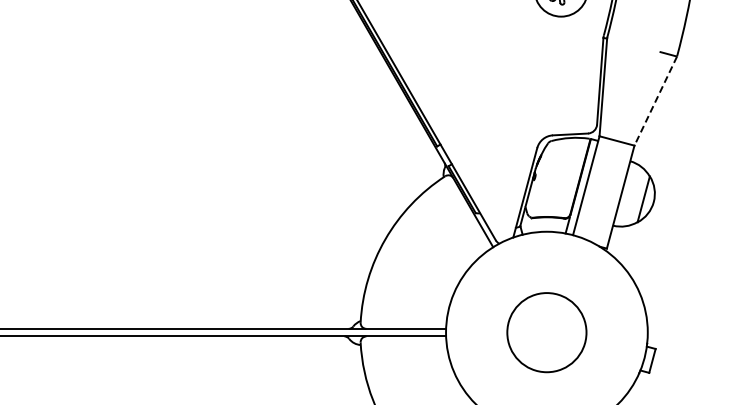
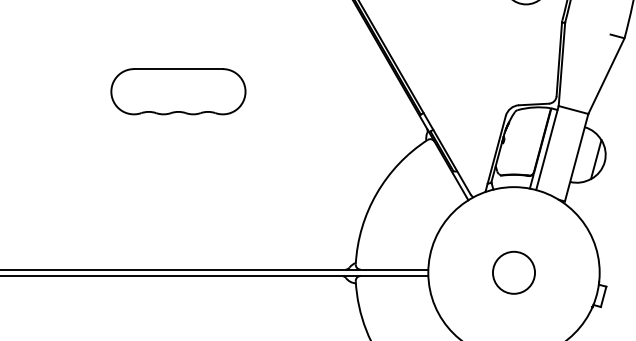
line: (655, 101) -> (606, 76), dashed -> solid
part: (151, 118) -> (178, 90), added
circle: (546, 332) -> (513, 272), size x0.62

